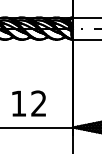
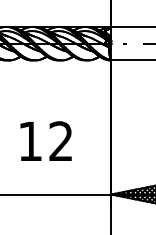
text: (28, 103) -> (45, 141), moved

